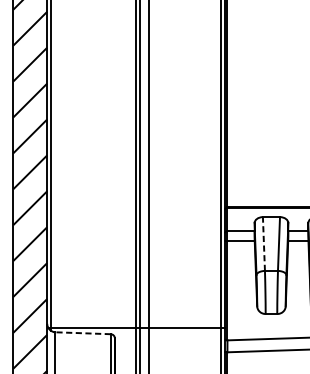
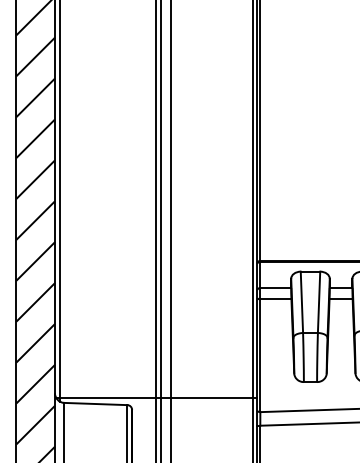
line: (263, 244) -> (301, 302), dashed -> solid
line: (82, 333) -> (95, 404), dashed -> solid

